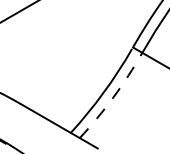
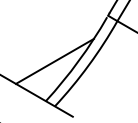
line: (79, 92) -> (54, 60), added
arc: (113, 97) -> (88, 65), dashed -> solid

